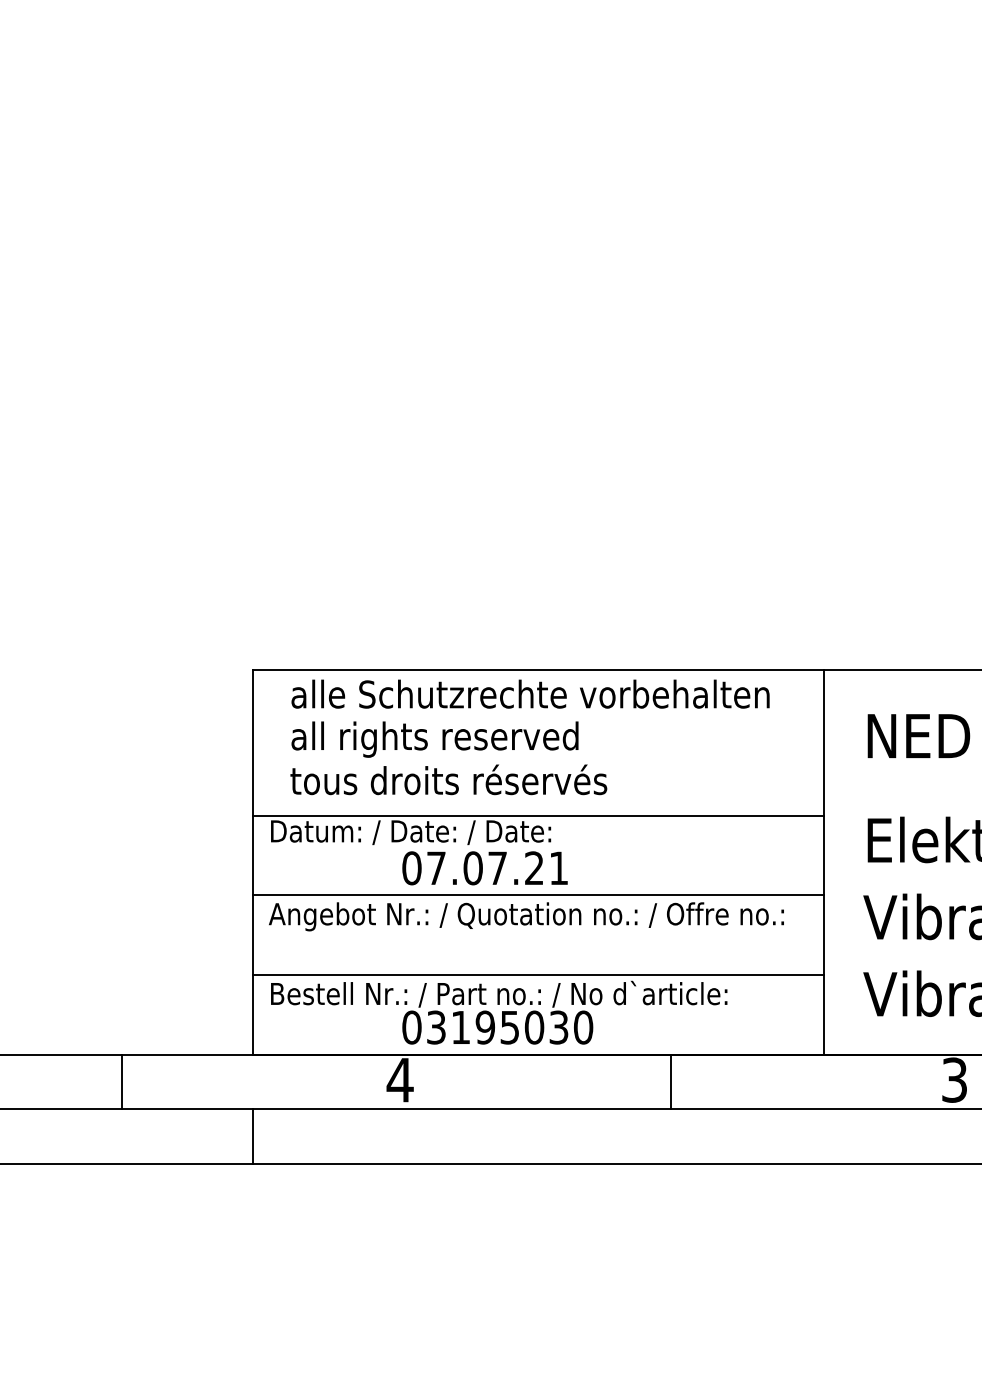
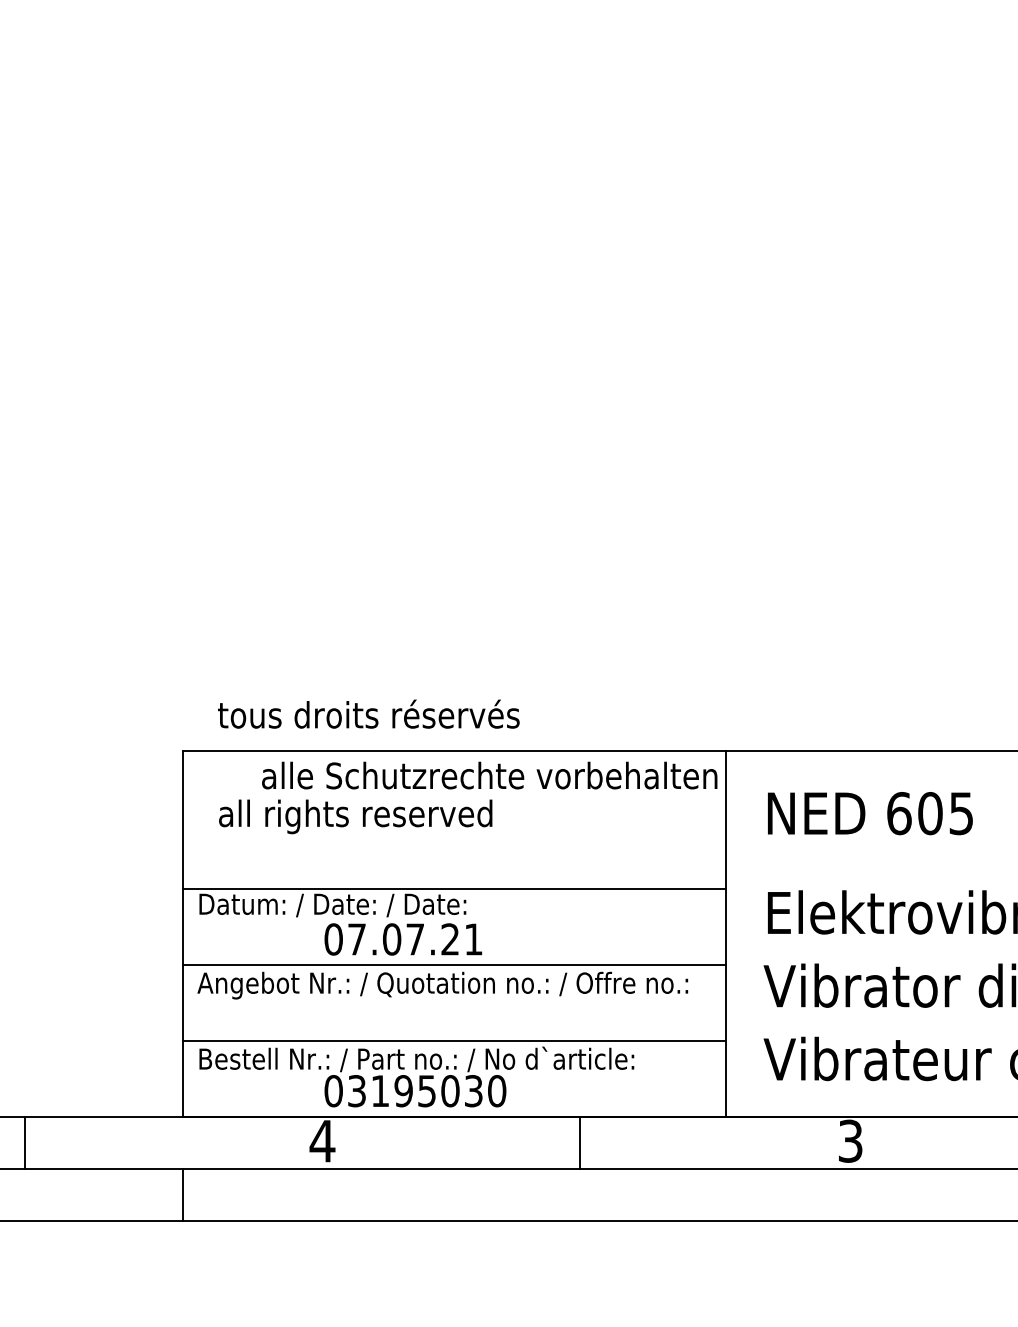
text: (530, 694) -> (489, 775), moved
text: (448, 779) -> (368, 713), moved
line: (121, 1081) -> (25, 1142), moved

